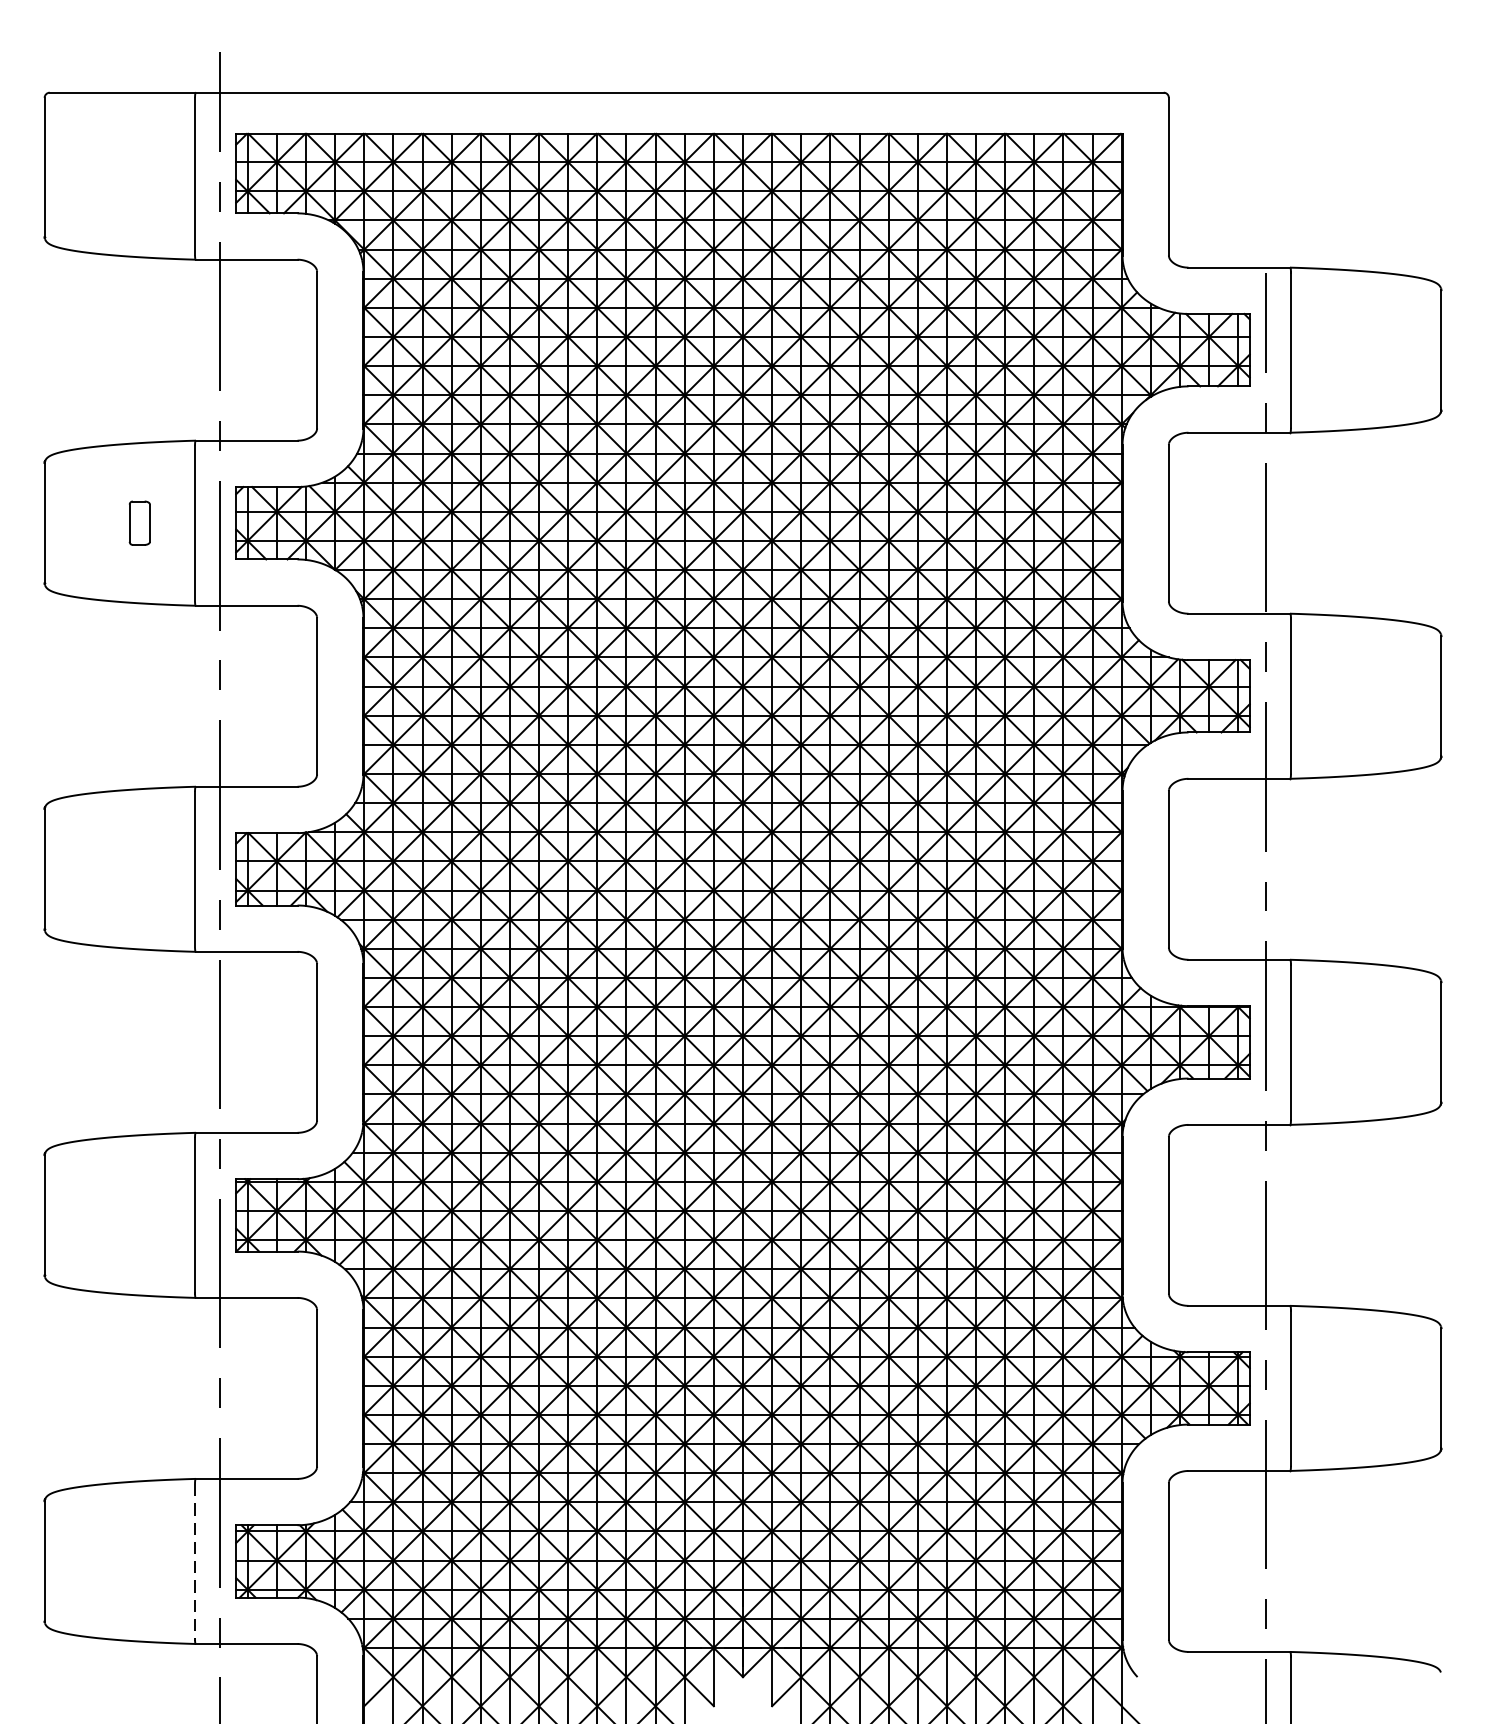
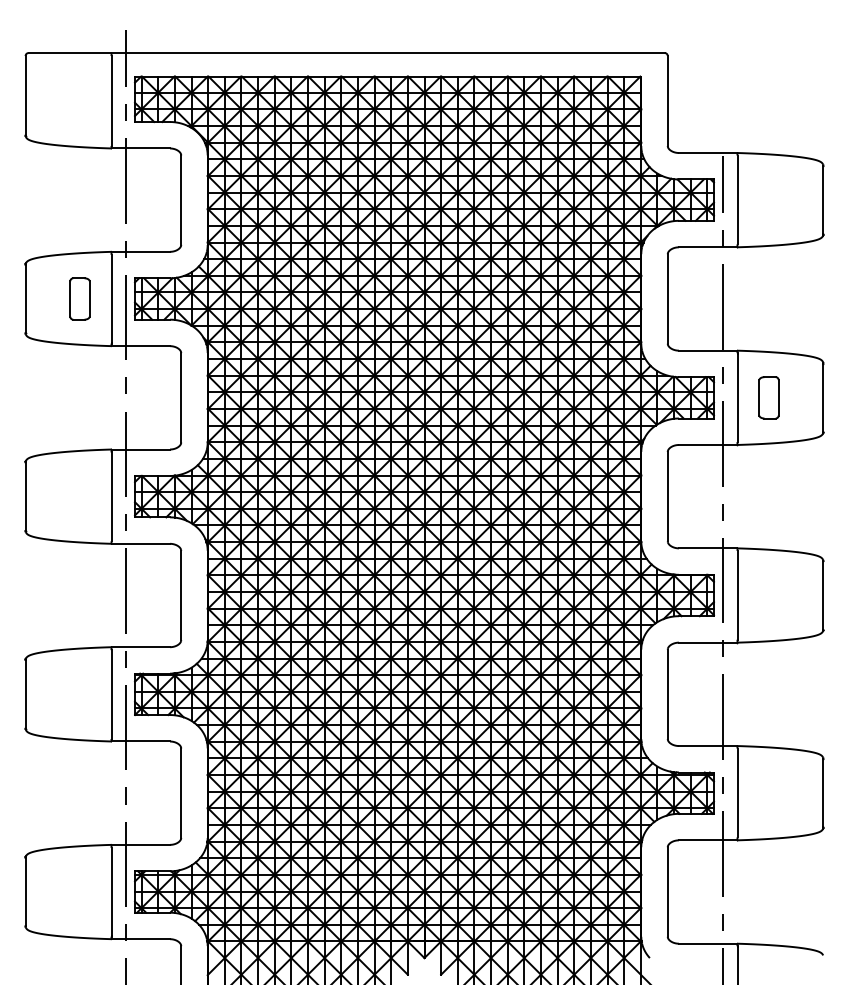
part: (139, 522) -> (79, 298), size x1.67
part: (1345, 695) -> (768, 397), added
line: (195, 1562) -> (111, 892), dashed -> solid

